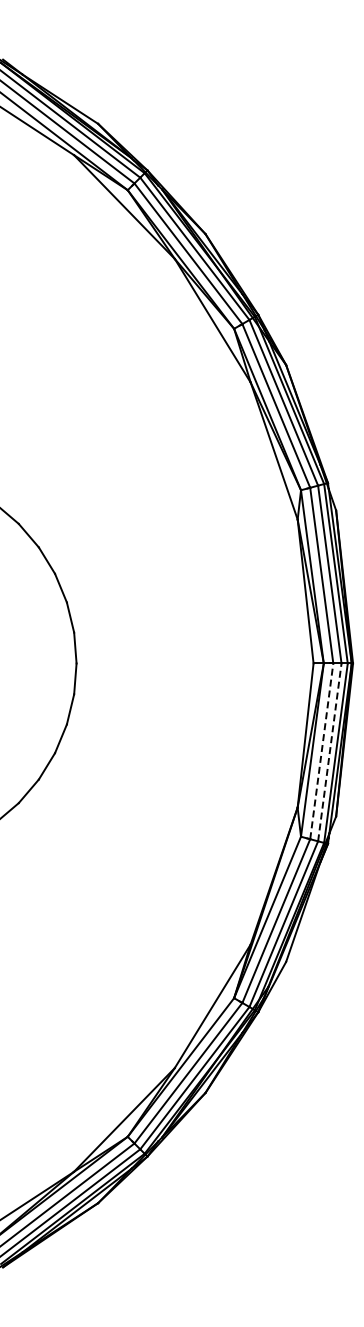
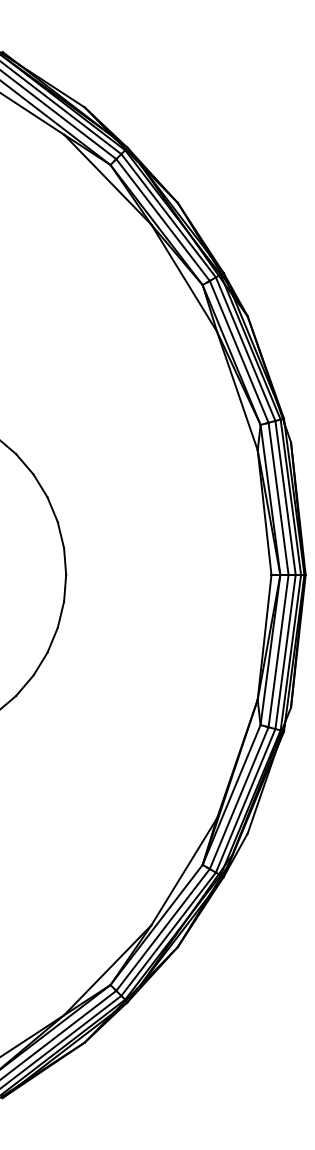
line: (321, 751) -> (278, 651), dashed -> solid
line: (329, 752) -> (285, 652), dashed -> solid

